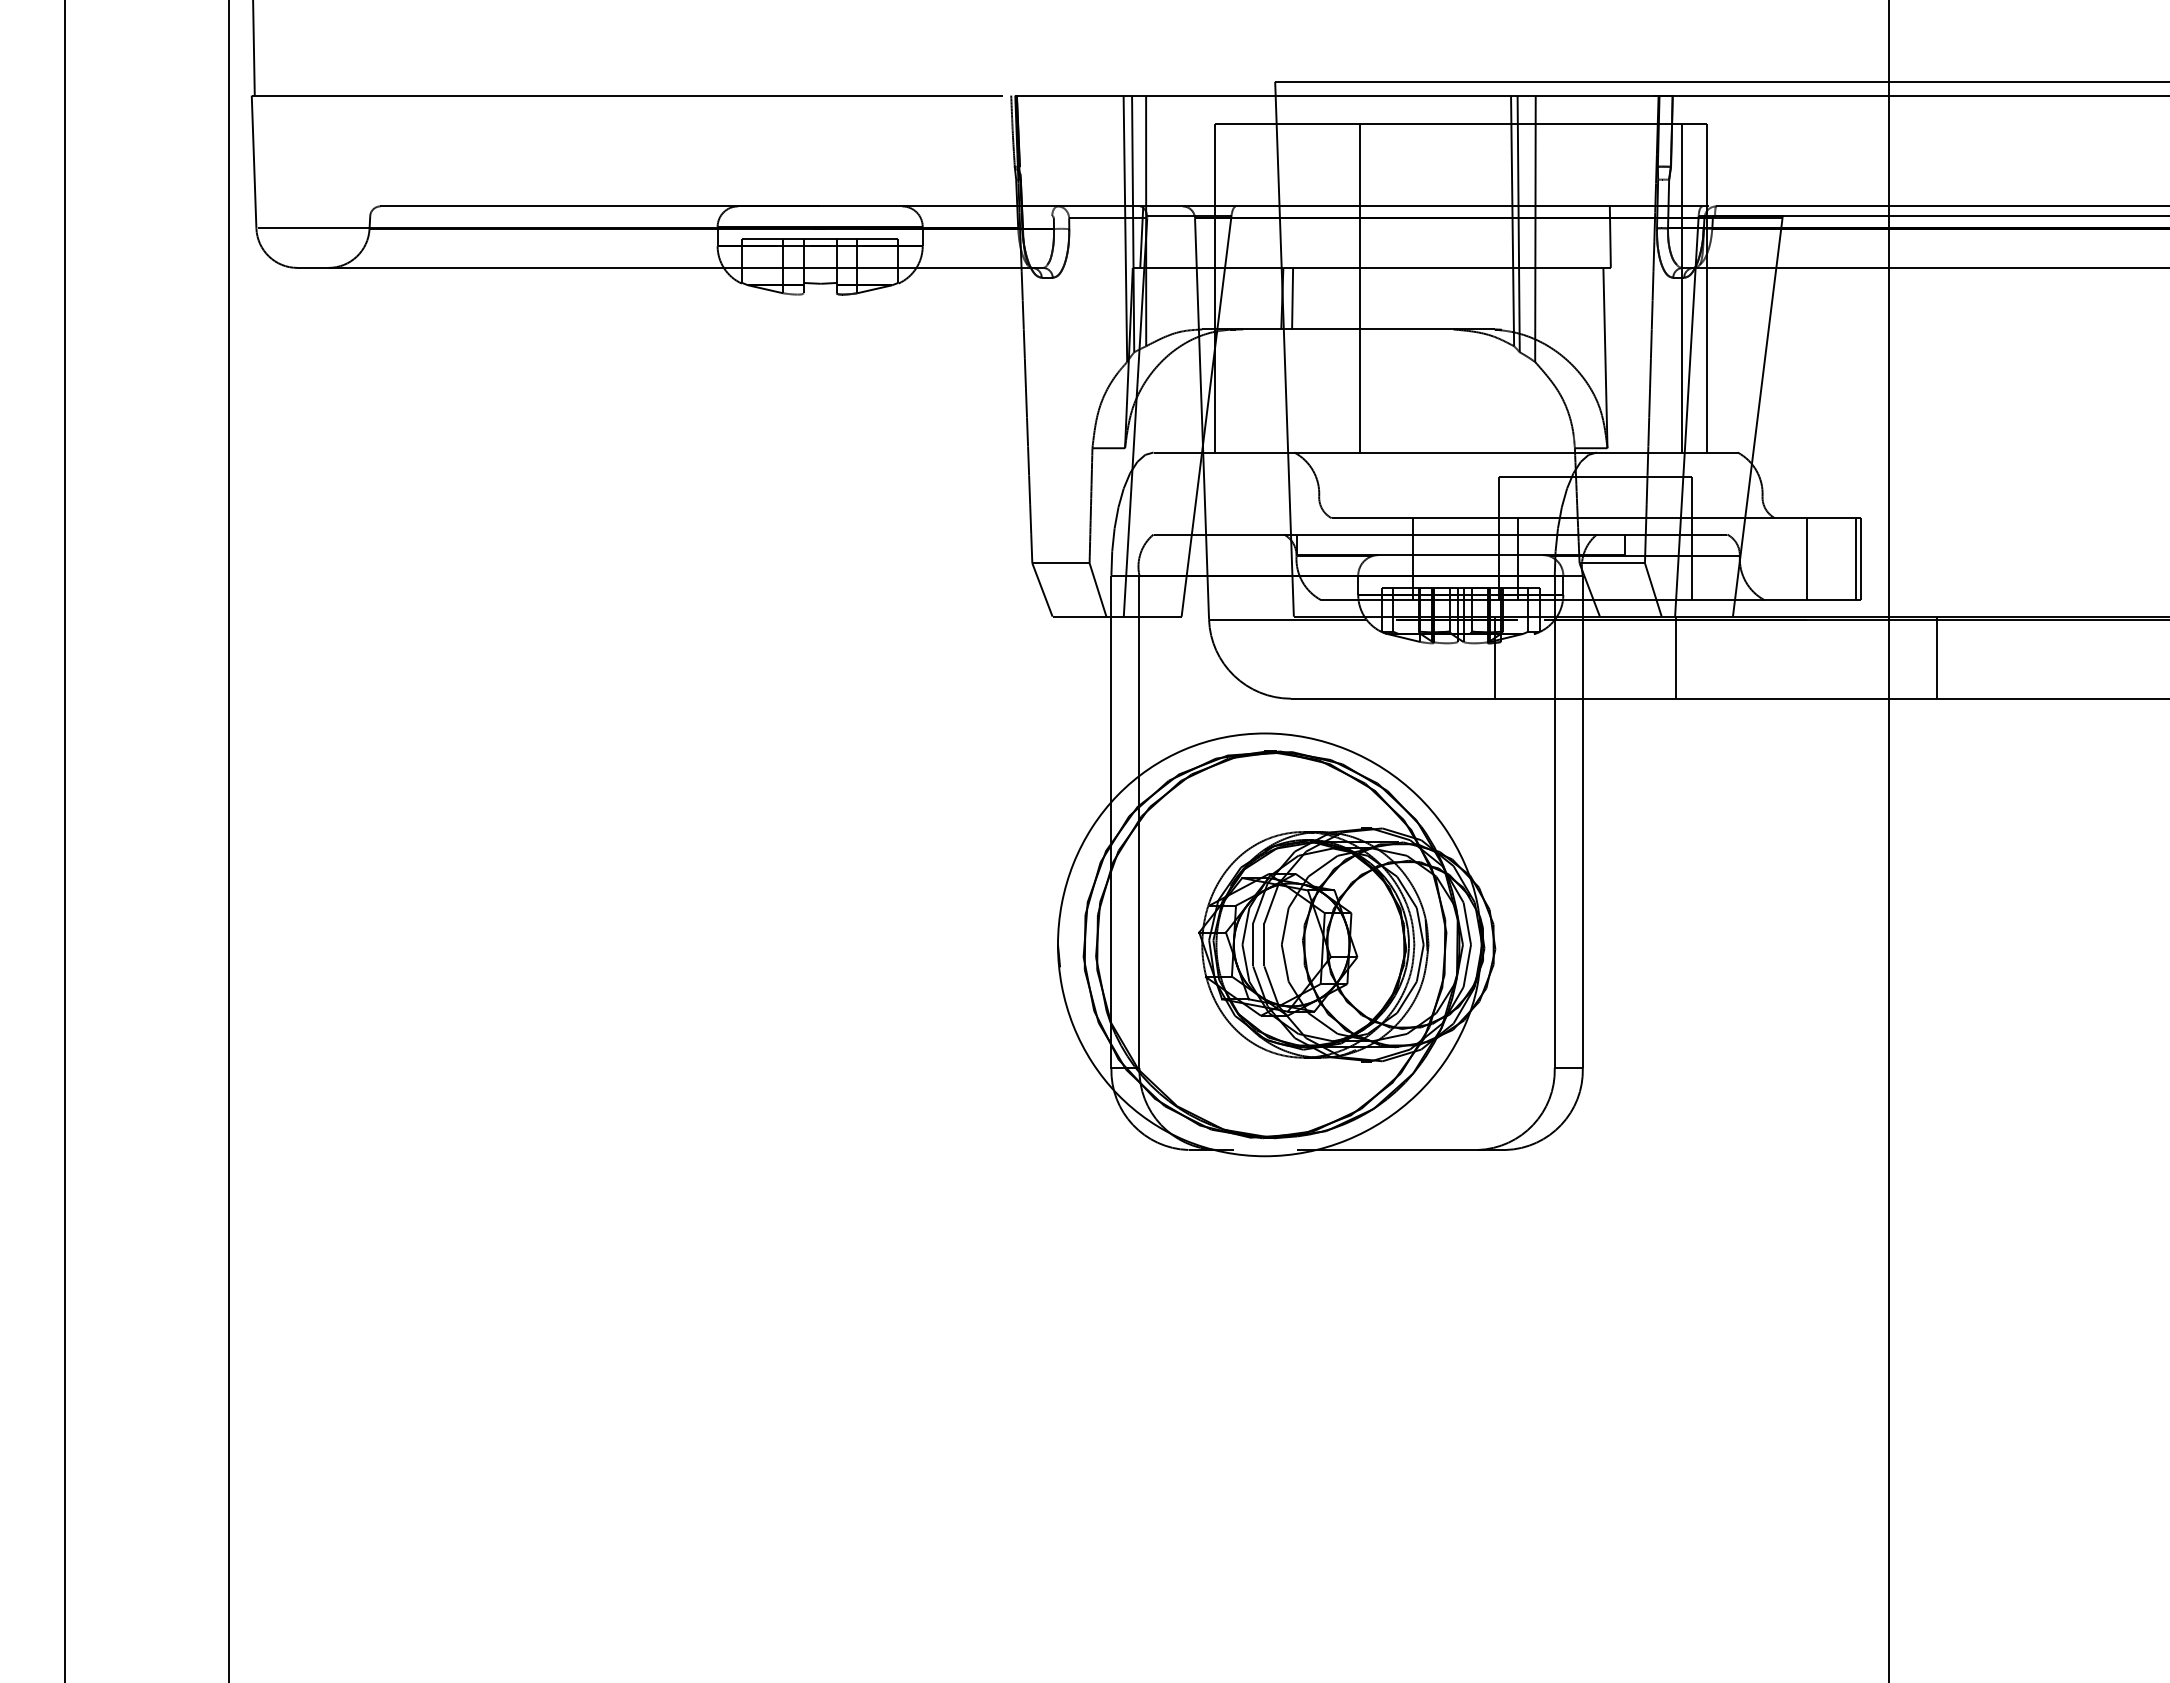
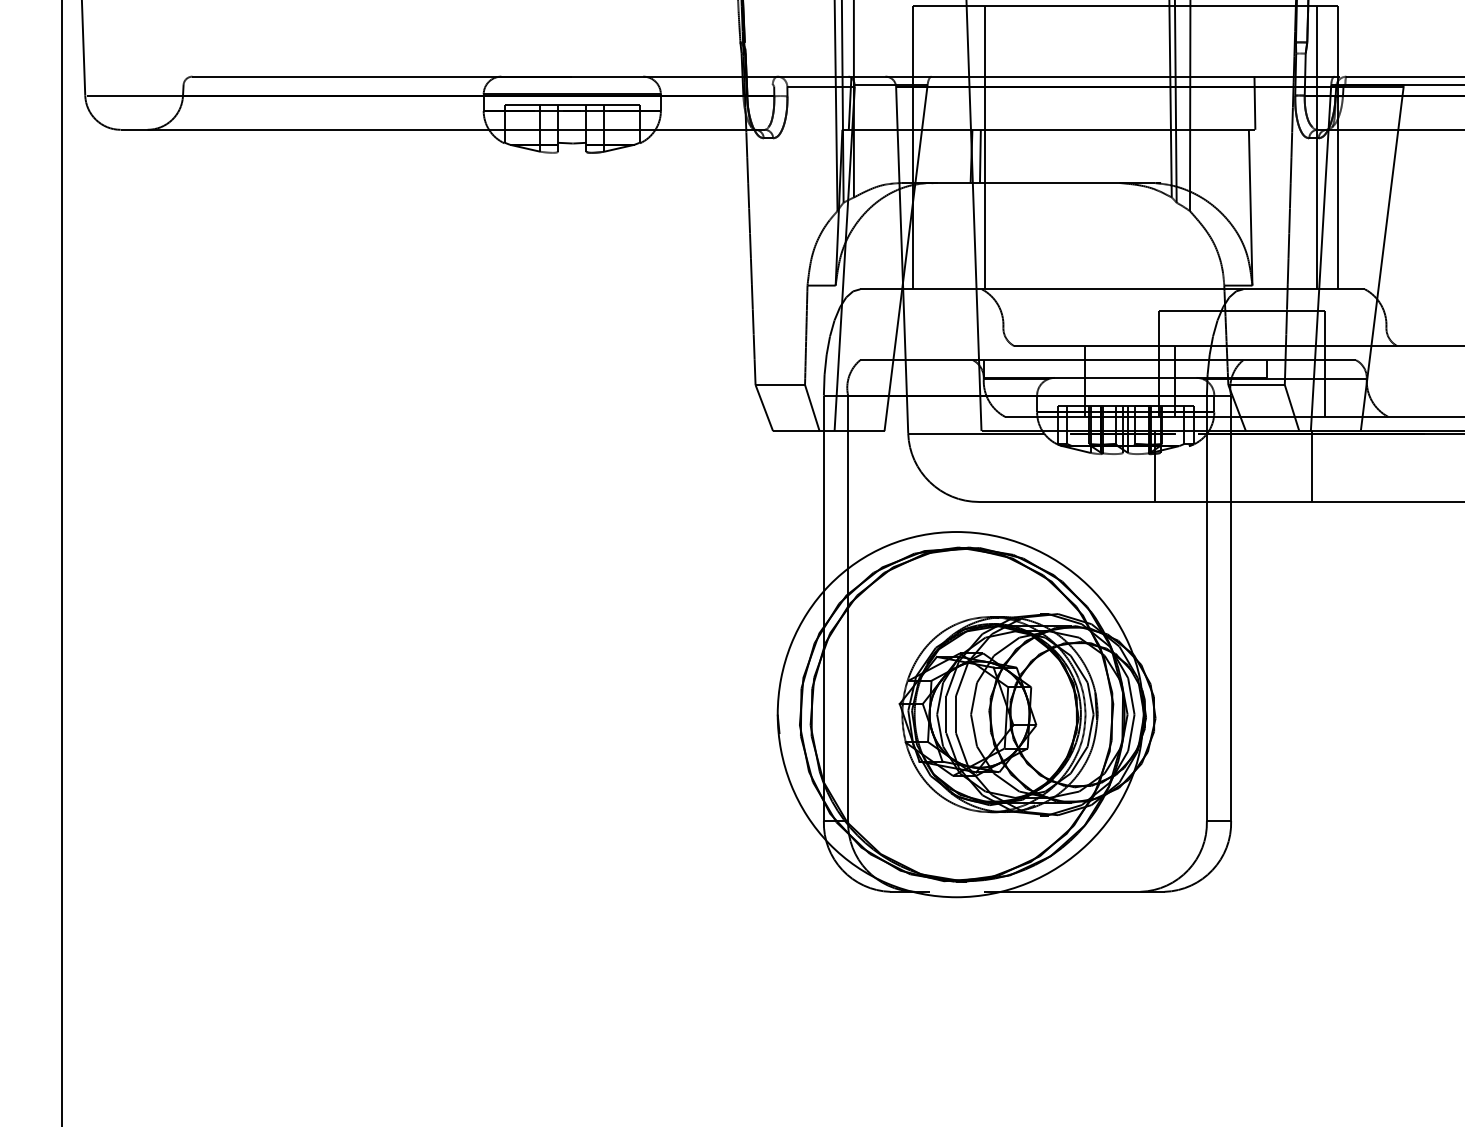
line: (1359, 288) -> (984, 147), moved
line: (1807, 559) -> (1425, 381), removed

